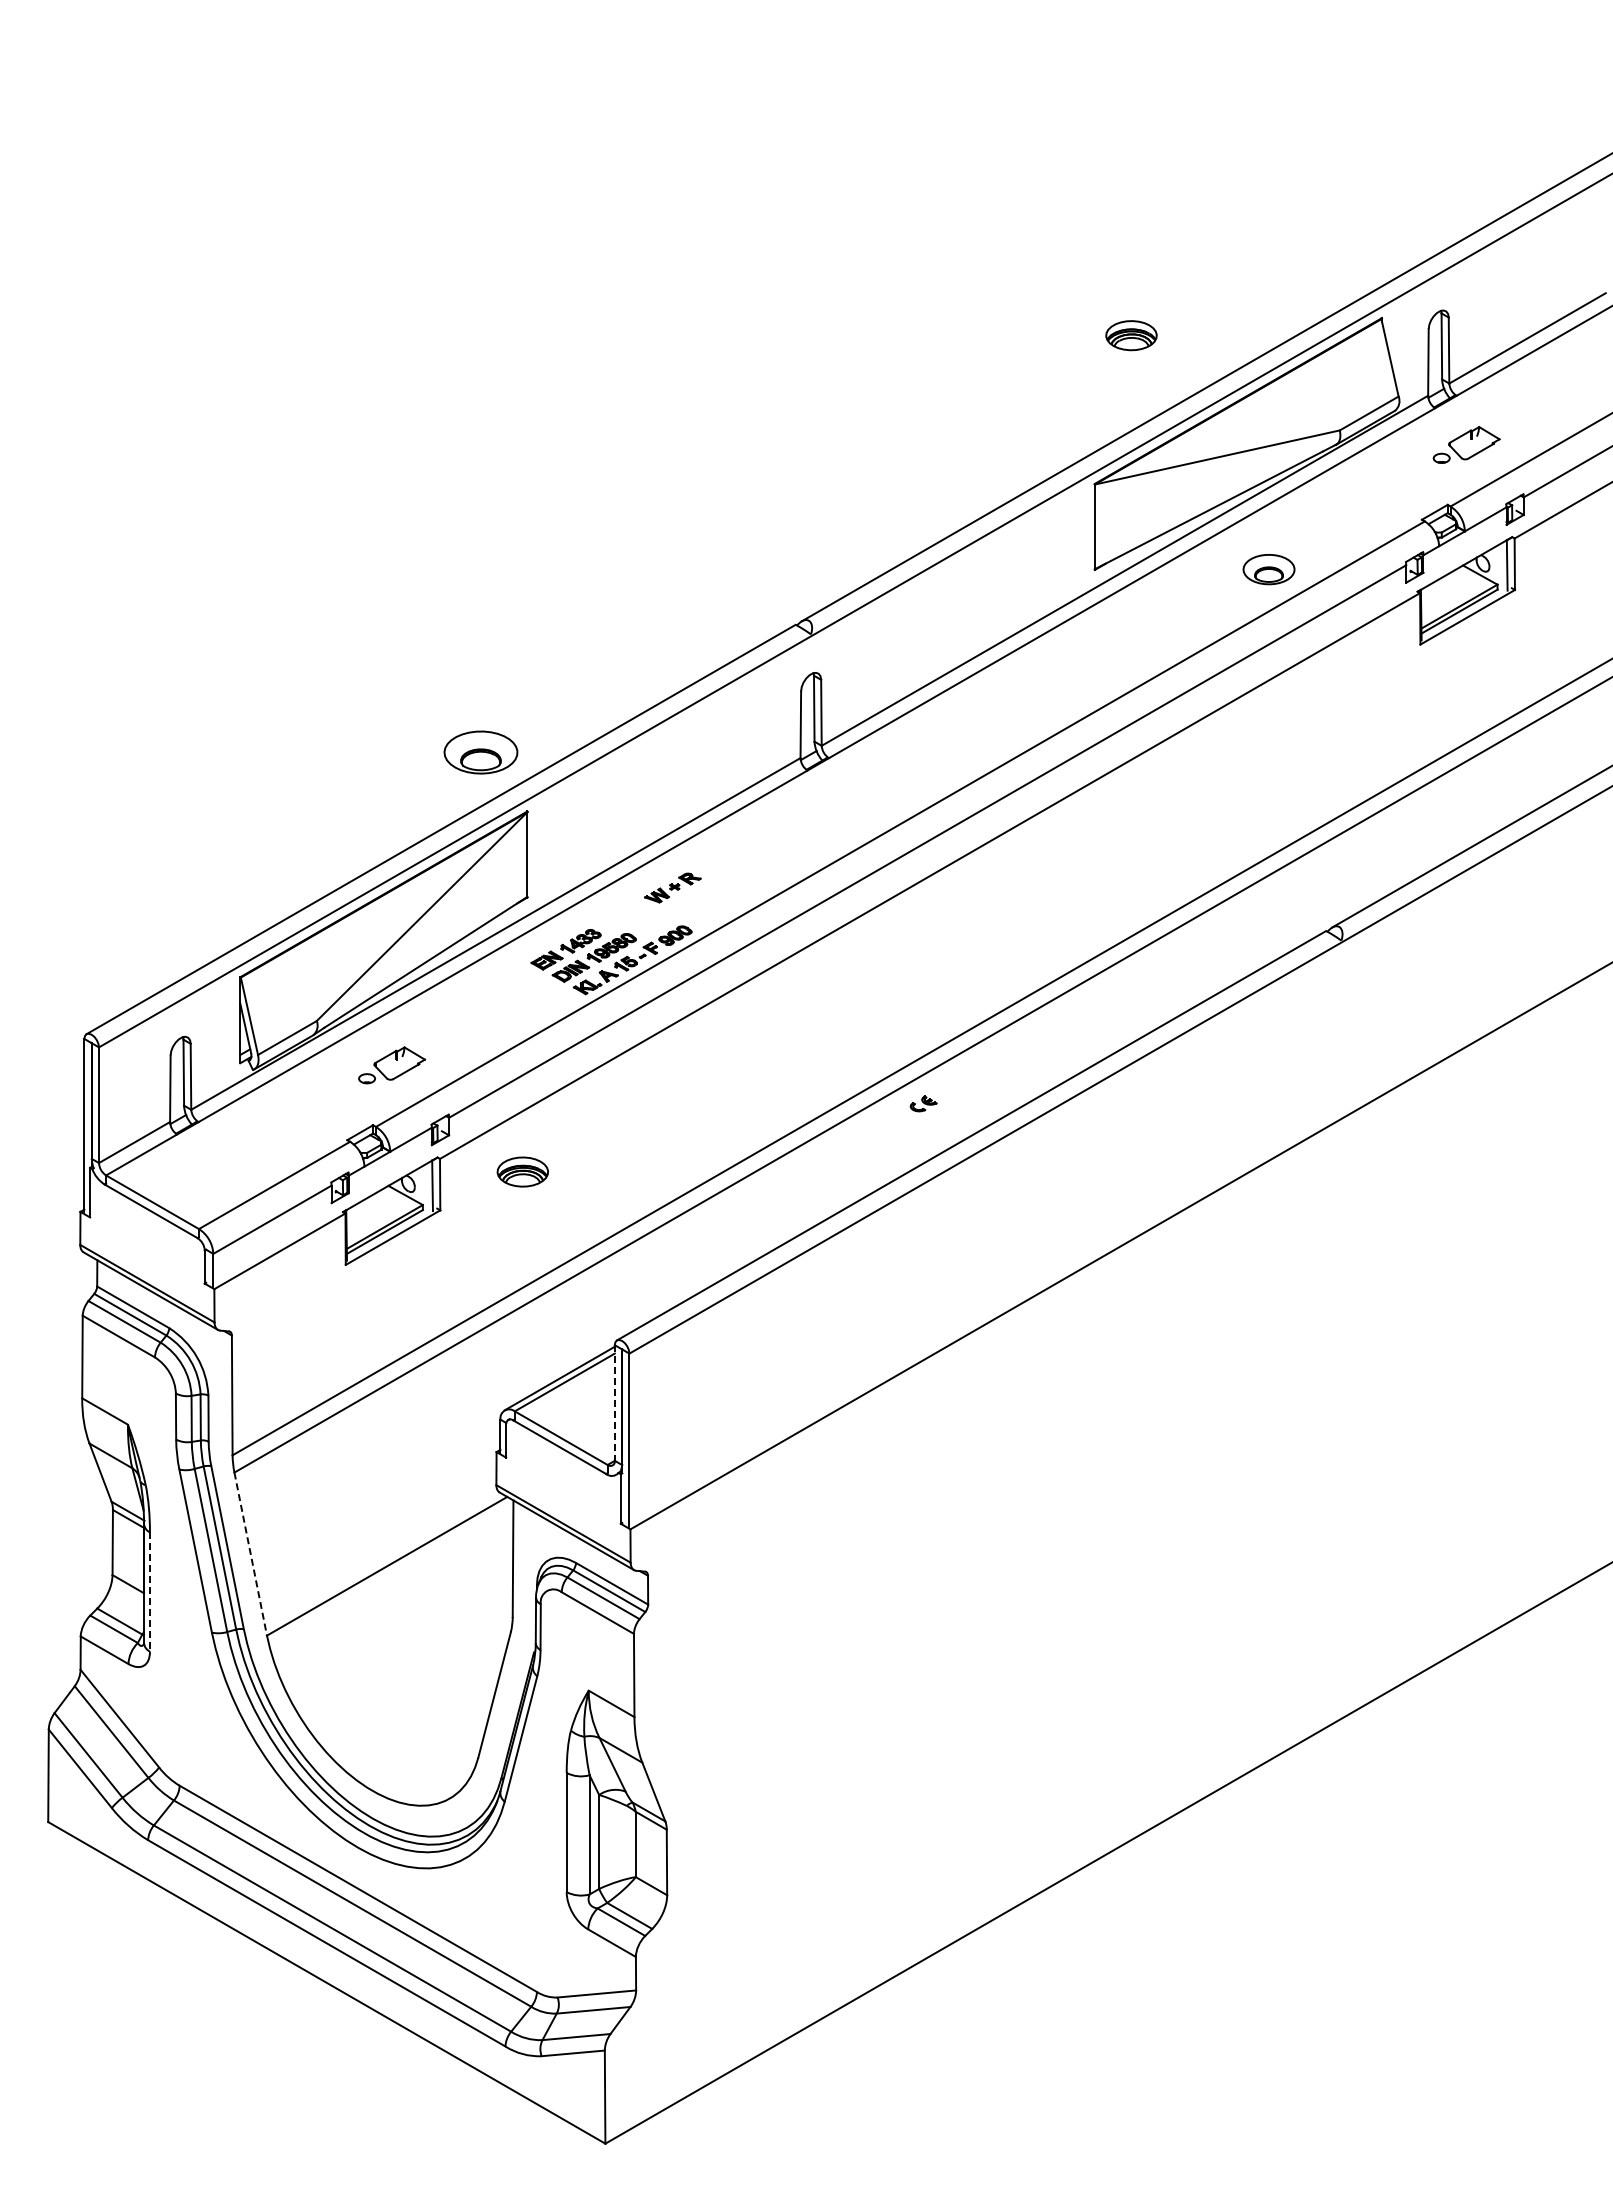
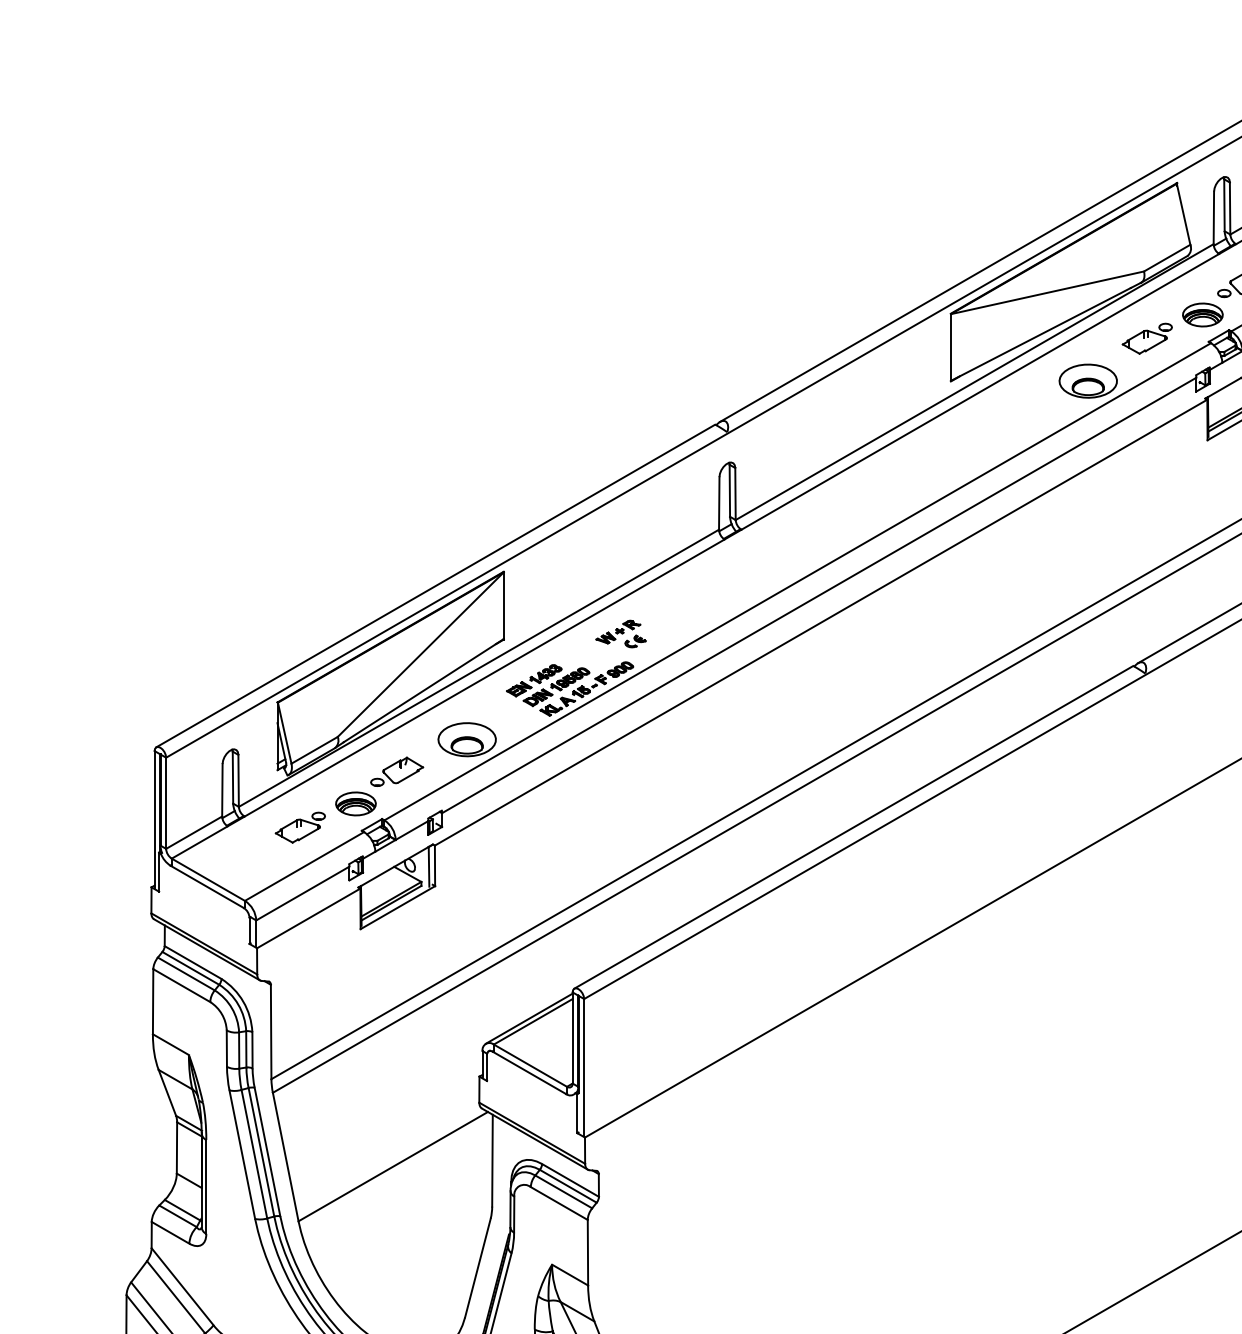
part: (1131, 335) -> (1202, 314), moved
part: (1343, 515) -> (1146, 338), added
part: (1268, 569) -> (1087, 381), size x1.43
part: (480, 752) -> (466, 739), moved
part: (923, 1103) -> (635, 641), moved
part: (269, 1136) -> (300, 827), added
part: (522, 1171) -> (355, 803), moved
line: (614, 1403) -> (572, 1038), dashed -> solid
line: (250, 1554) -> (285, 1157), dashed -> solid
line: (150, 1591) -> (206, 1186), dashed -> solid

